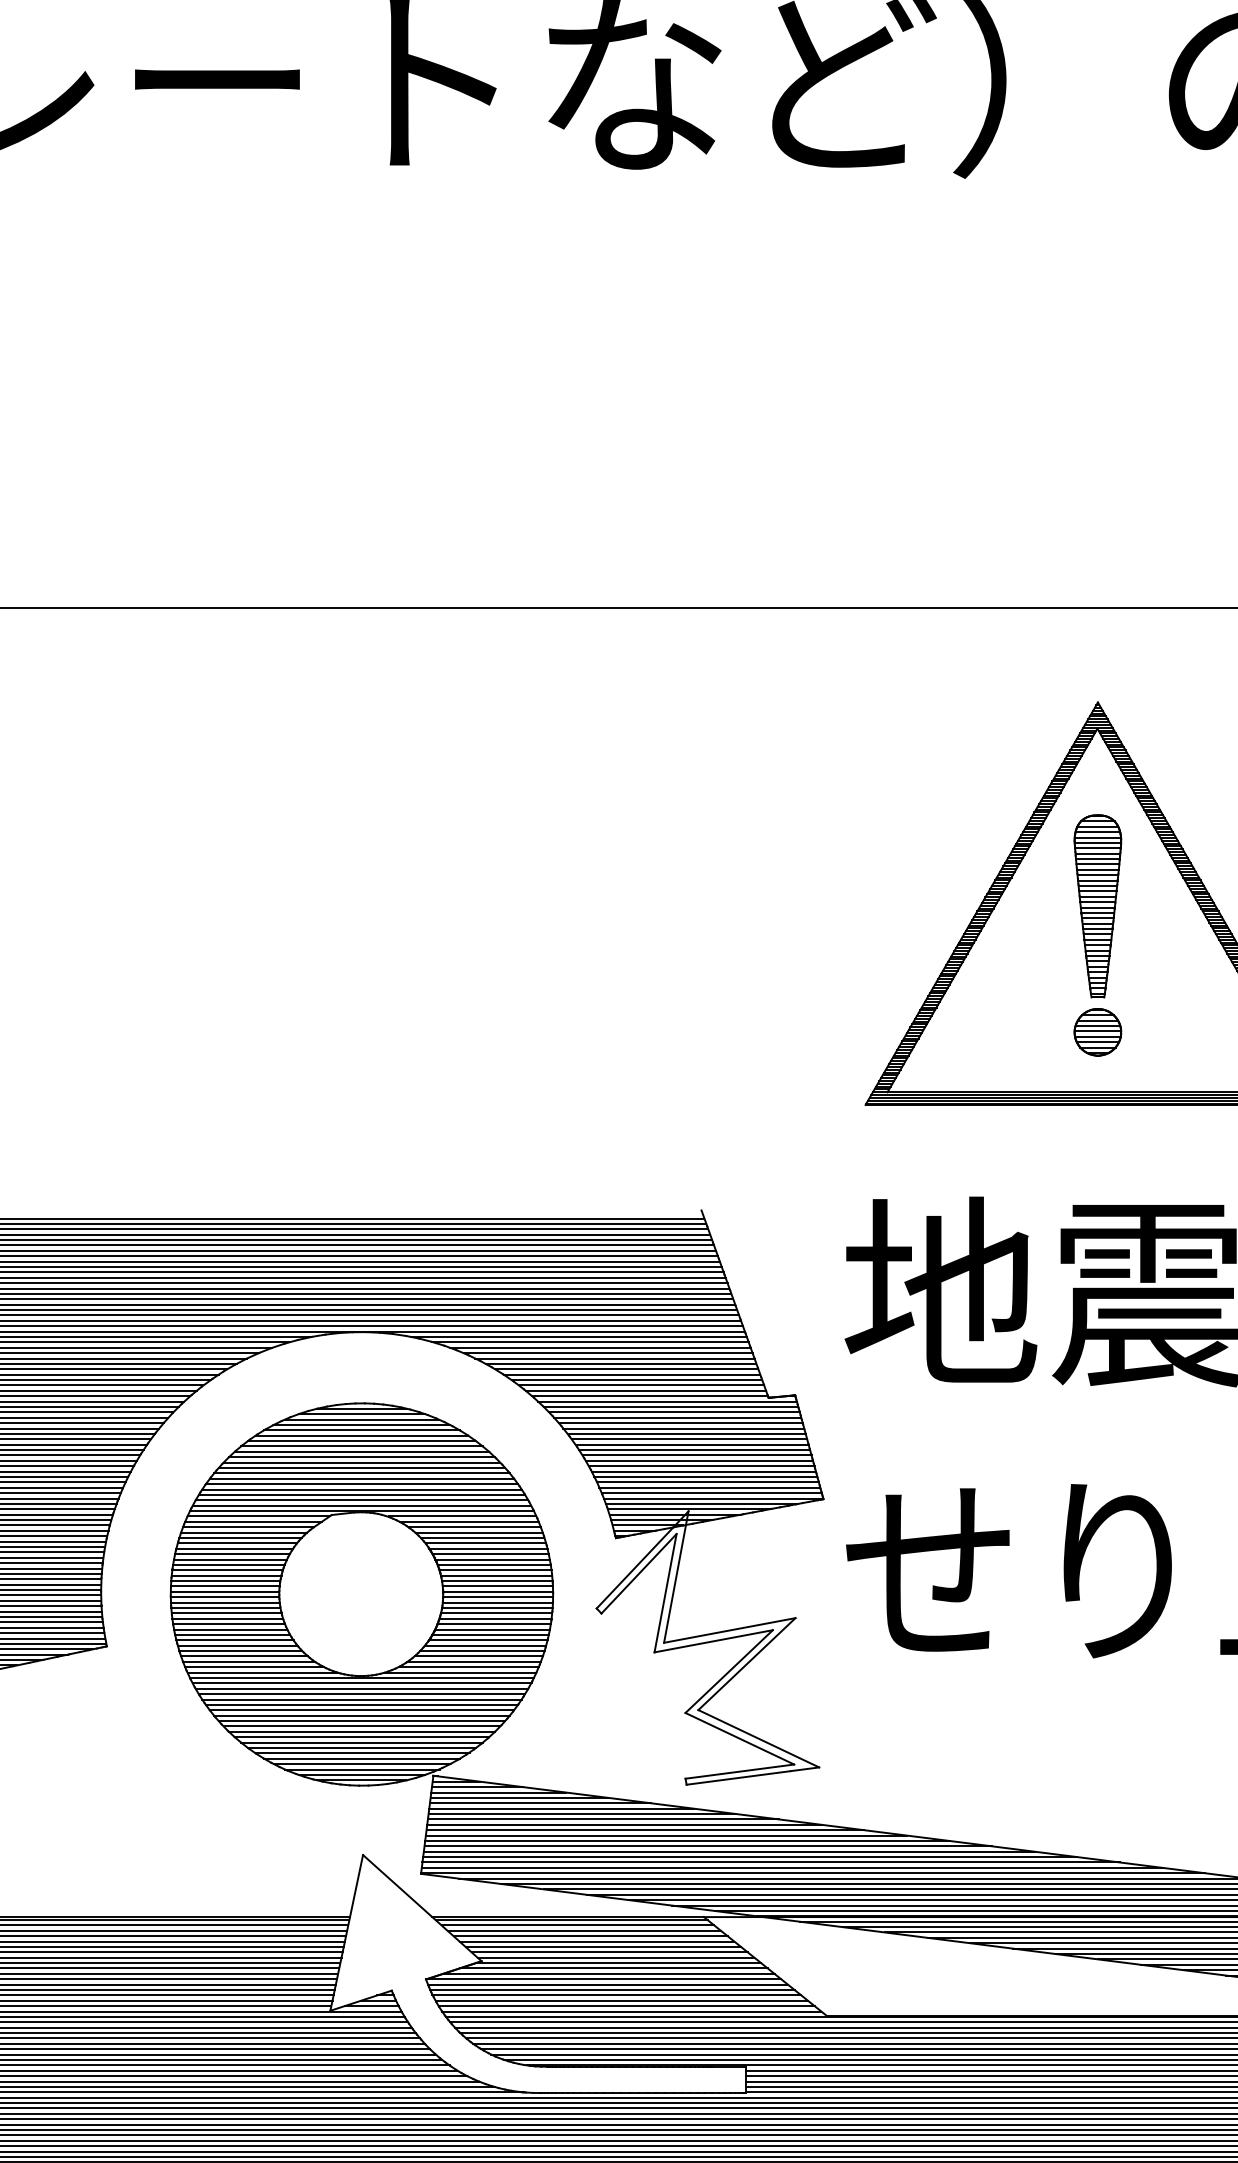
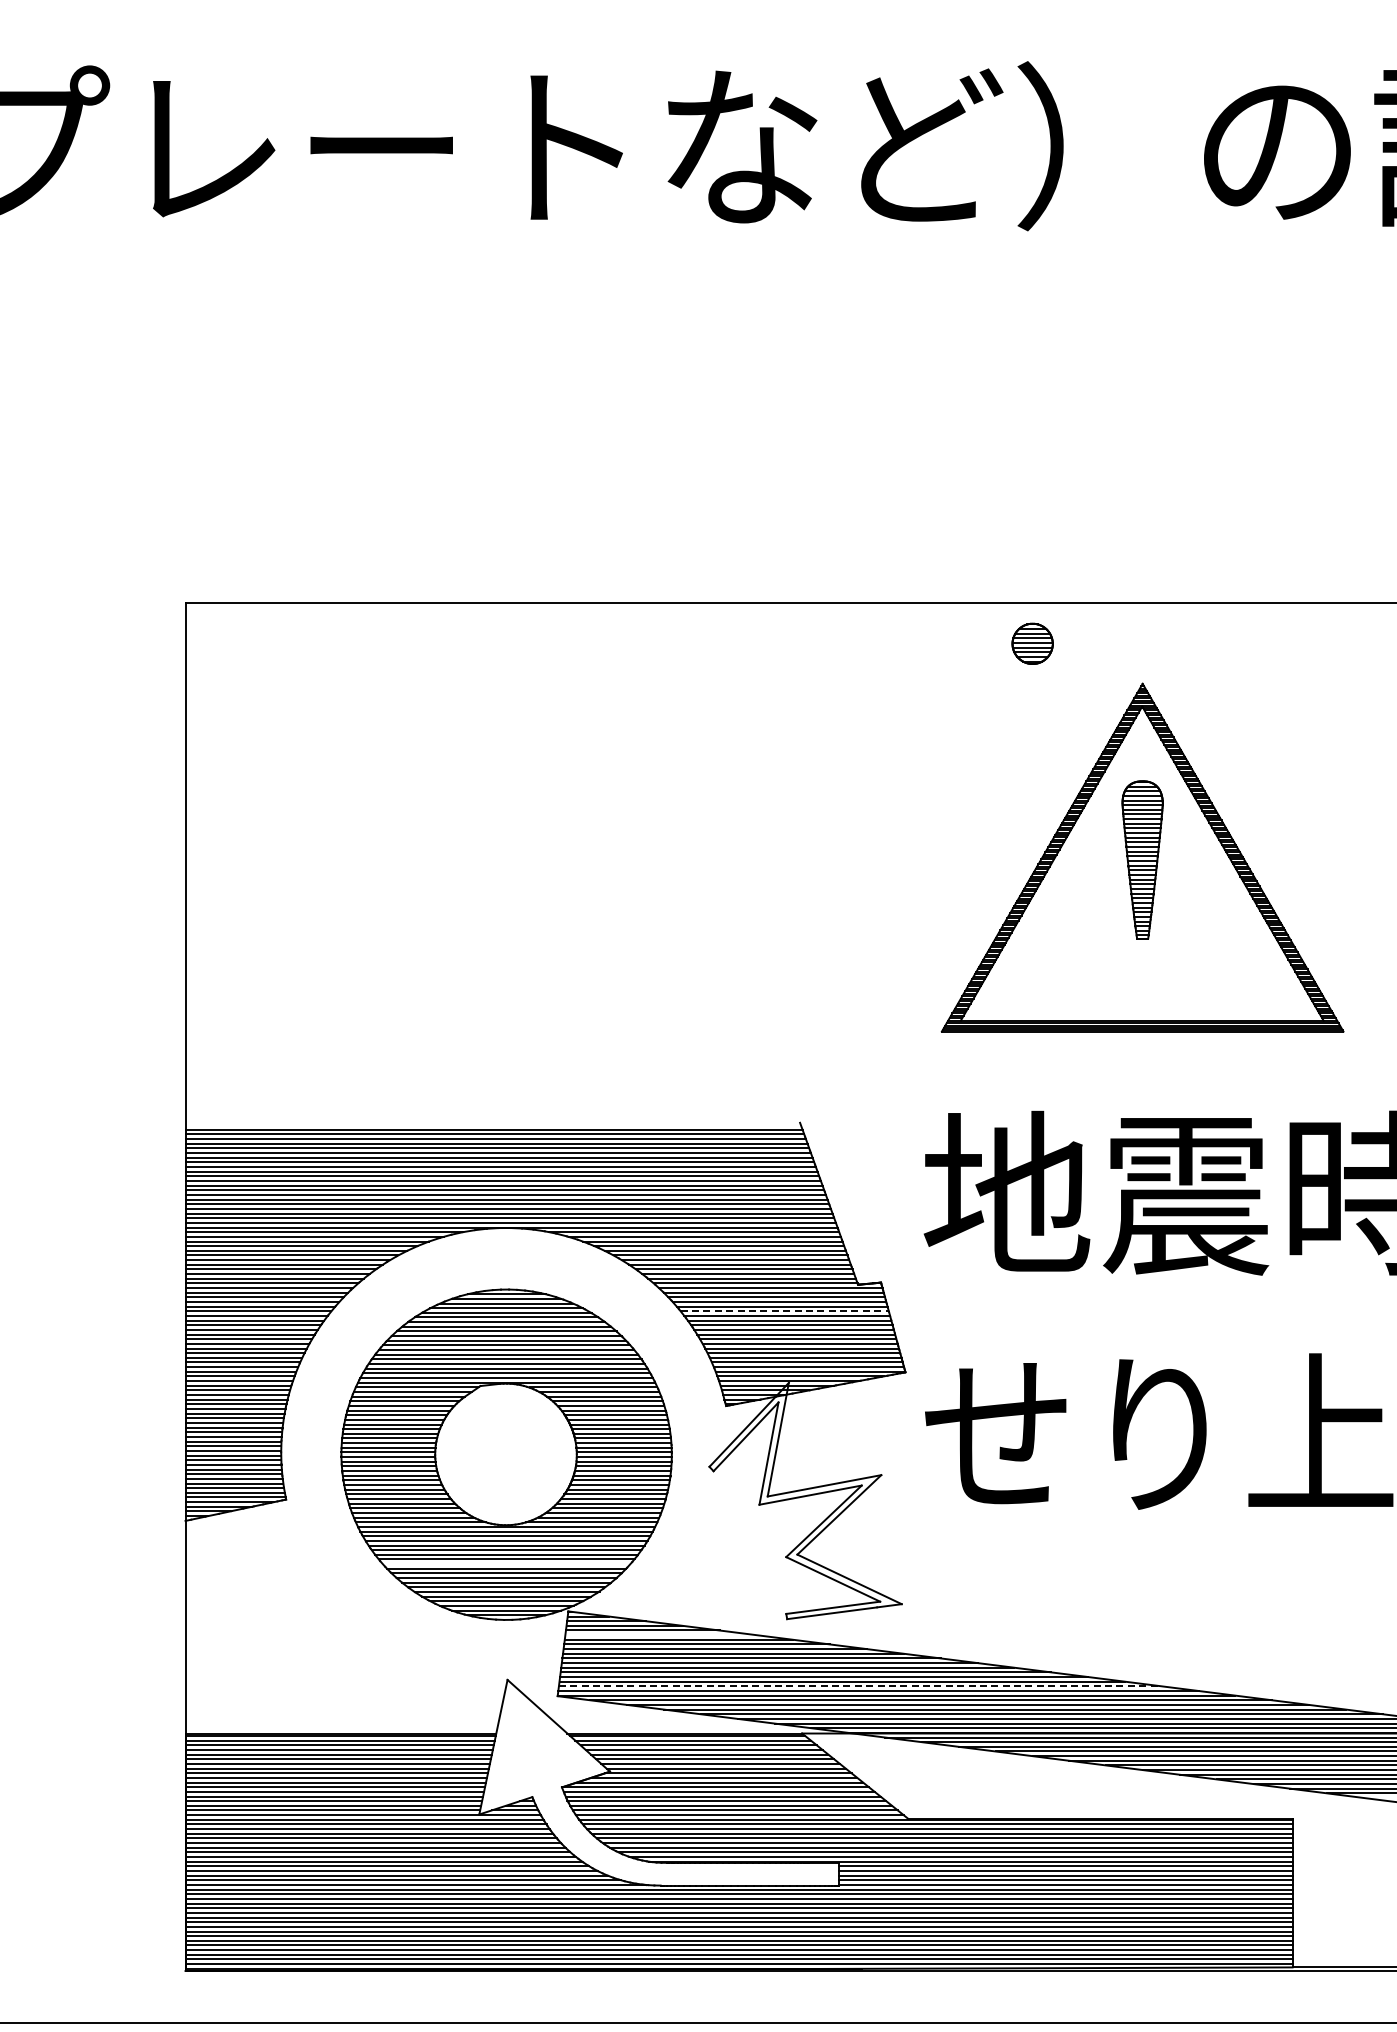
part: (1097, 1031) -> (1032, 643), moved
line: (684, 1428) -> (785, 1311), solid -> dashed
line: (361, 1721) -> (506, 1564), removed
line: (540, 1803) -> (660, 1635), removed
line: (771, 1862) -> (860, 1686), solid -> dashed

